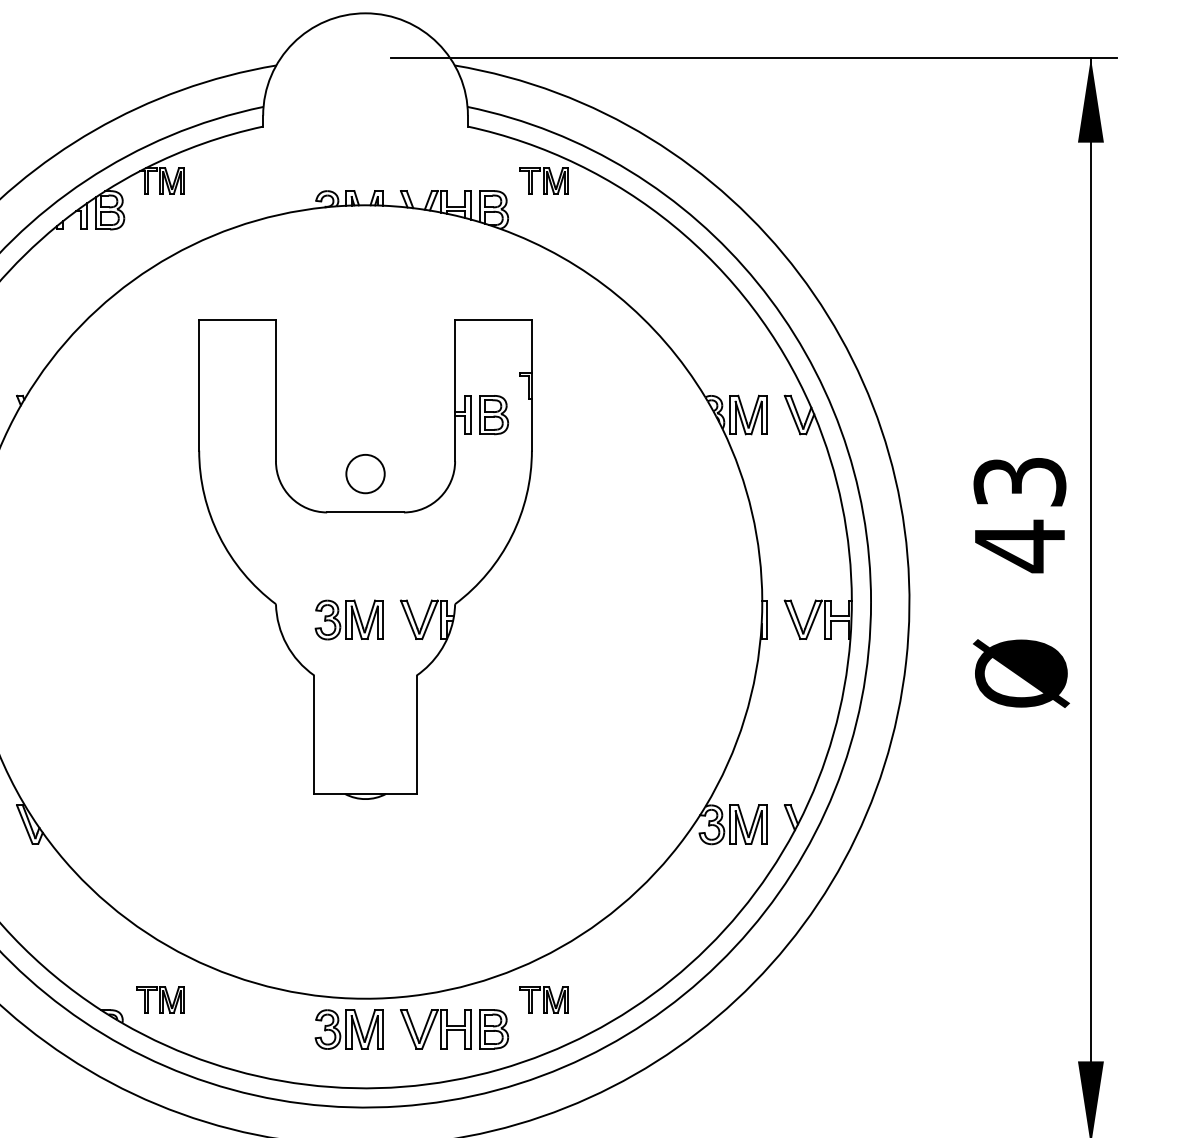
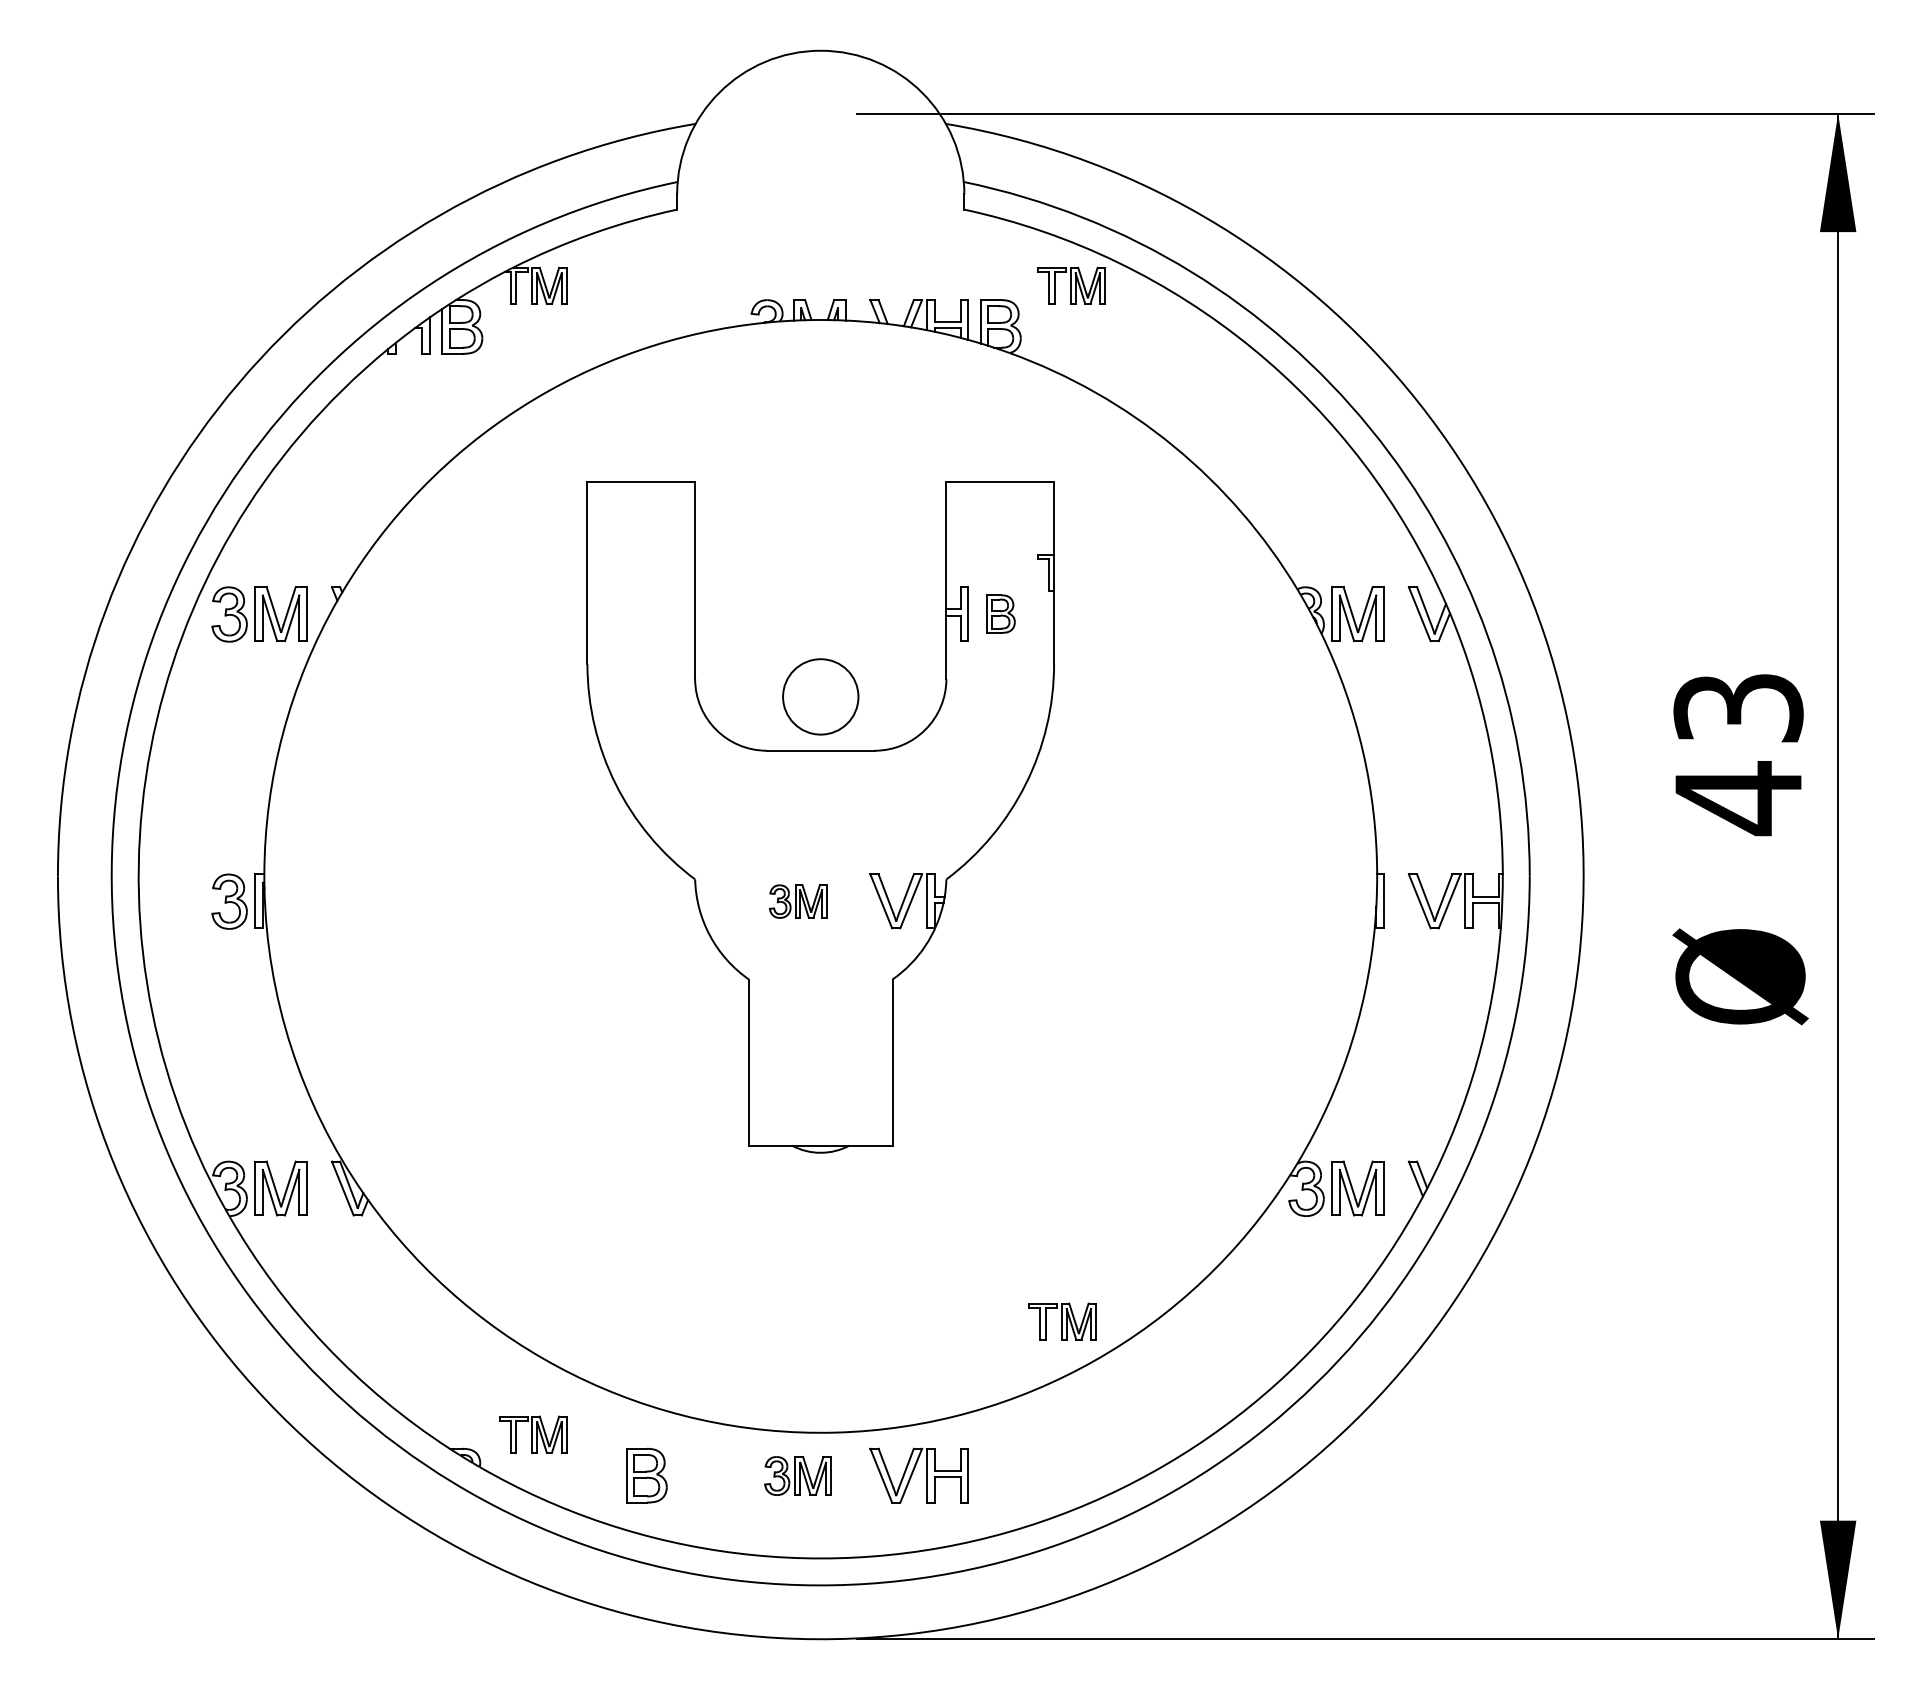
part: (493, 414) -> (1000, 613), size x0.7
circle: (365, 473) -> (820, 696), size x1.4
part: (349, 619) -> (798, 901), size x0.6
part: (544, 999) -> (1062, 1321), moved
part: (349, 1029) -> (798, 1475), size x0.7
part: (493, 1029) -> (646, 1475), moved

